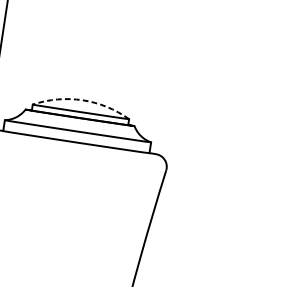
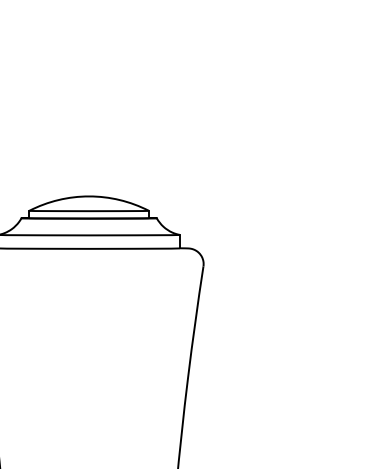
arc: (82, 100) -> (89, 196), dashed -> solid

